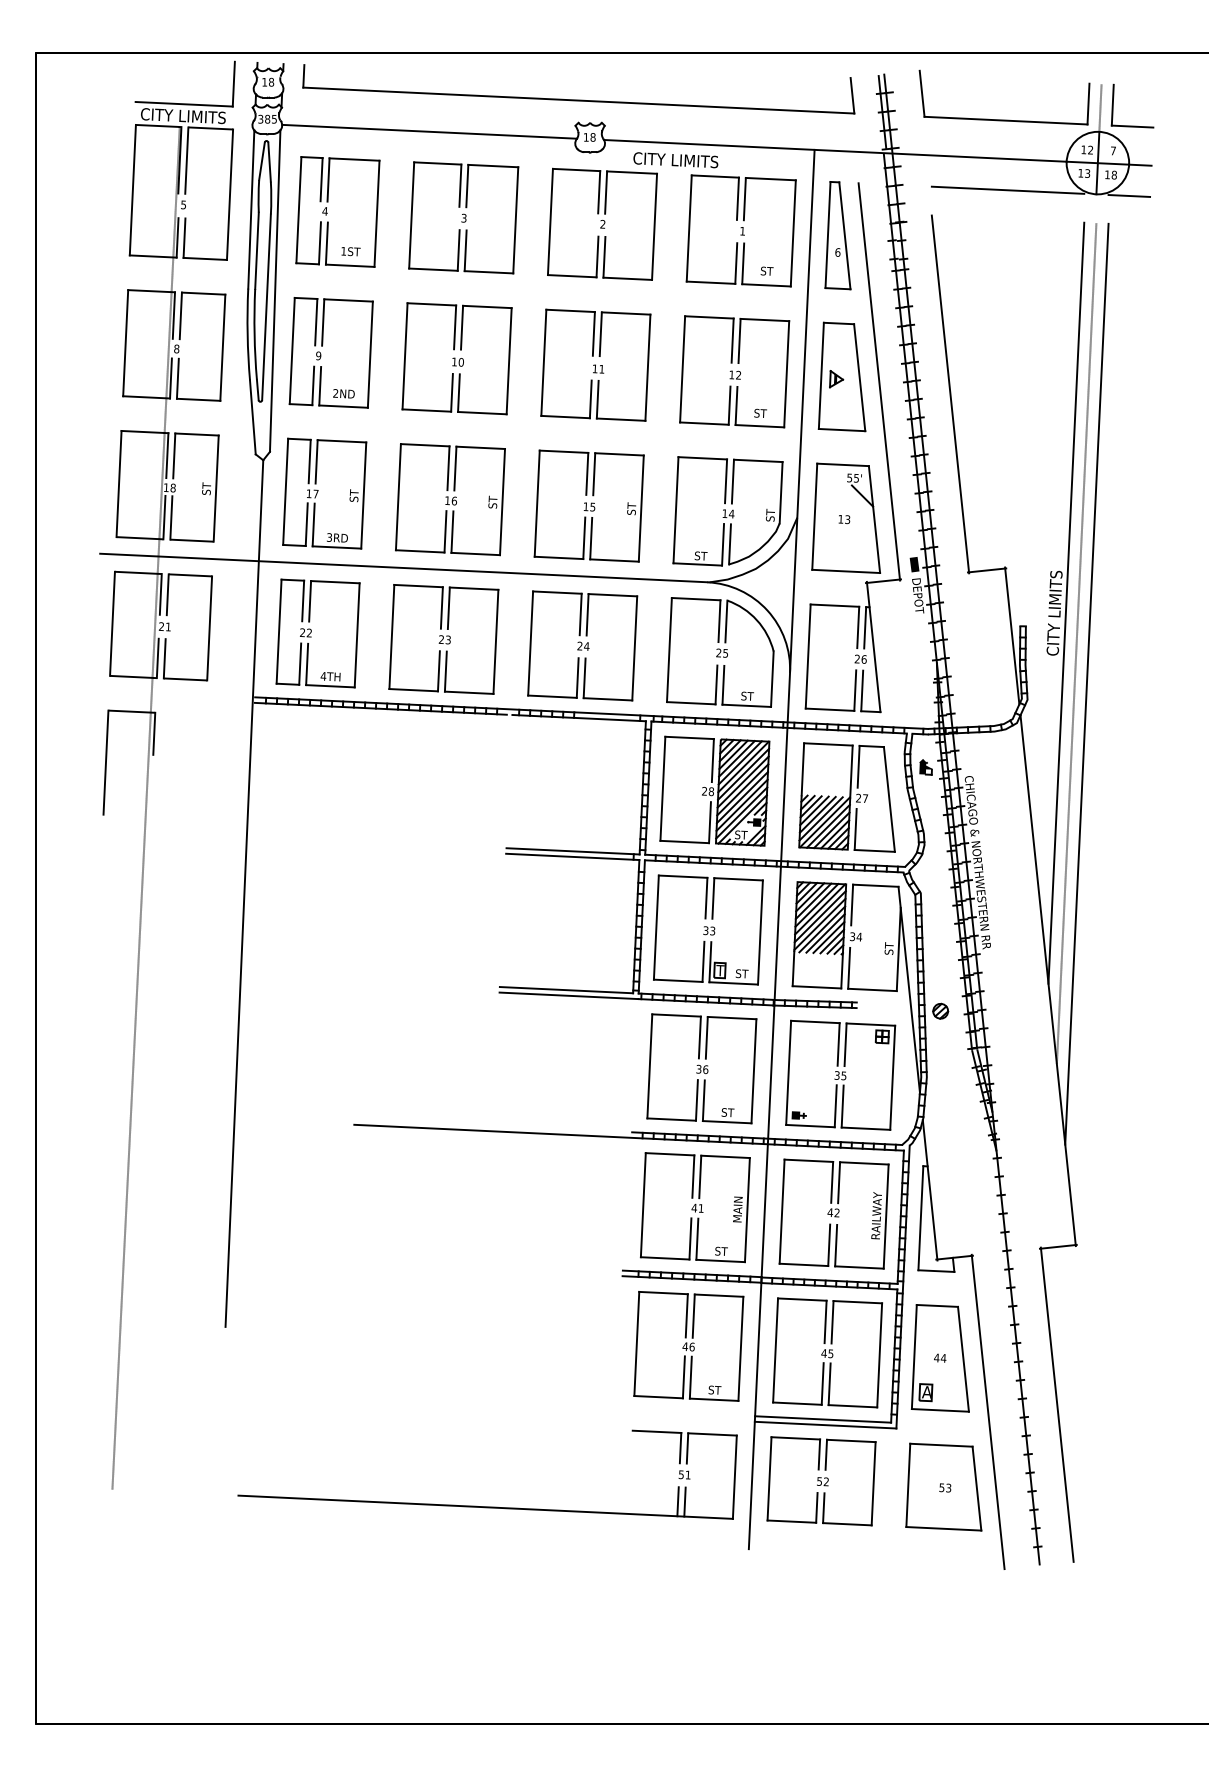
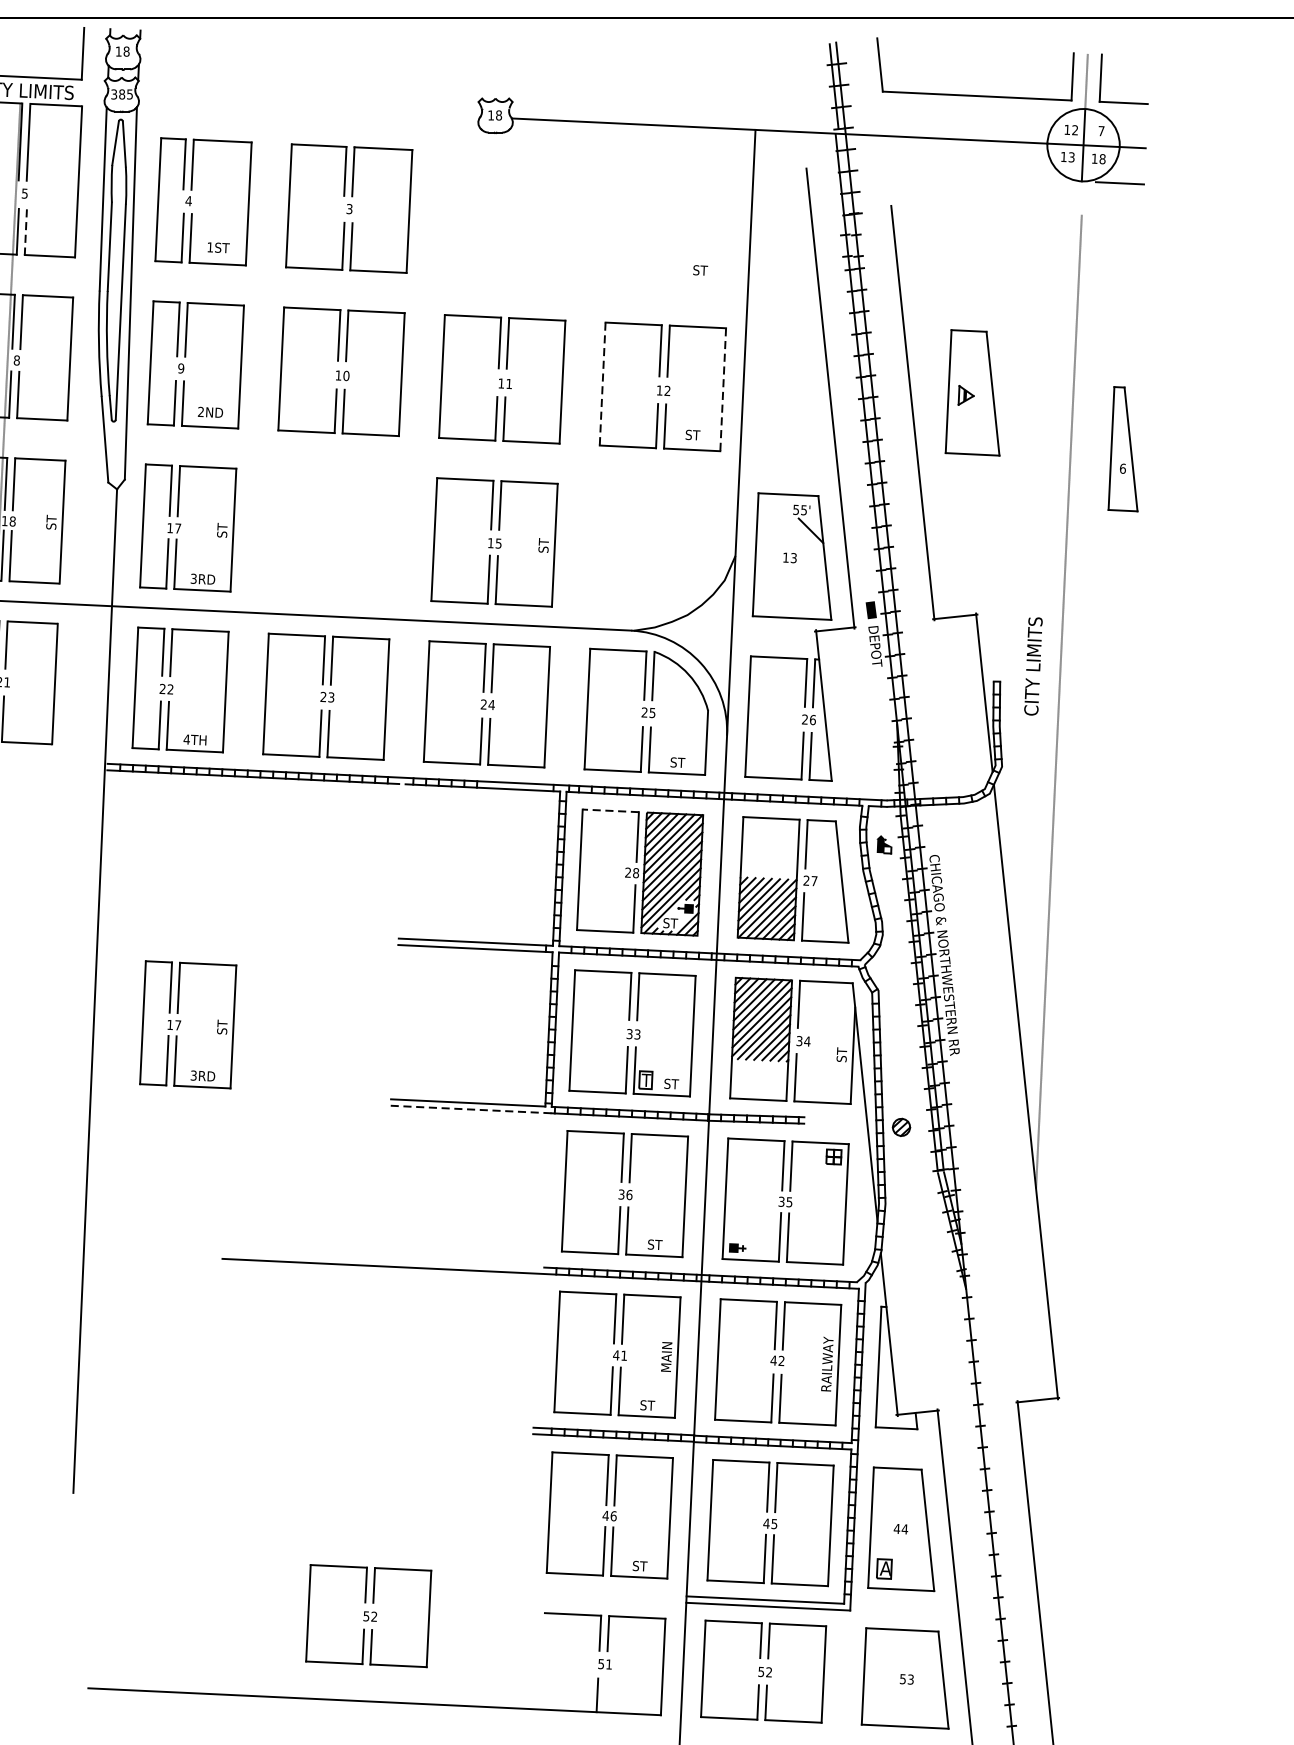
part: (578, 99) -> (482, 71), removed
line: (429, 131) -> (309, 108), removed
line: (1007, 189) -> (978, 175), removed
part: (655, 219) -> (571, 210), removed
part: (837, 235) -> (1122, 449), moved
line: (184, 238) -> (25, 232), solid -> dashed
line: (682, 369) -> (602, 384), solid -> dashed
line: (786, 374) -> (722, 390), solid -> dashed
part: (841, 376) -> (971, 392), moved
part: (450, 499) -> (333, 534), removed
part: (727, 511) -> (654, 548), removed
line: (1066, 602) -> (1047, 654), removed
line: (1086, 683) -> (1070, 747), removed
line: (689, 737) -> (610, 810), solid -> dashed
part: (318, 920) -> (181, 1022), added
line: (568, 995) -> (470, 1109), solid -> dashed
part: (480, 1433) -> (368, 1616), added
line: (684, 1501) -> (604, 1695), removed

